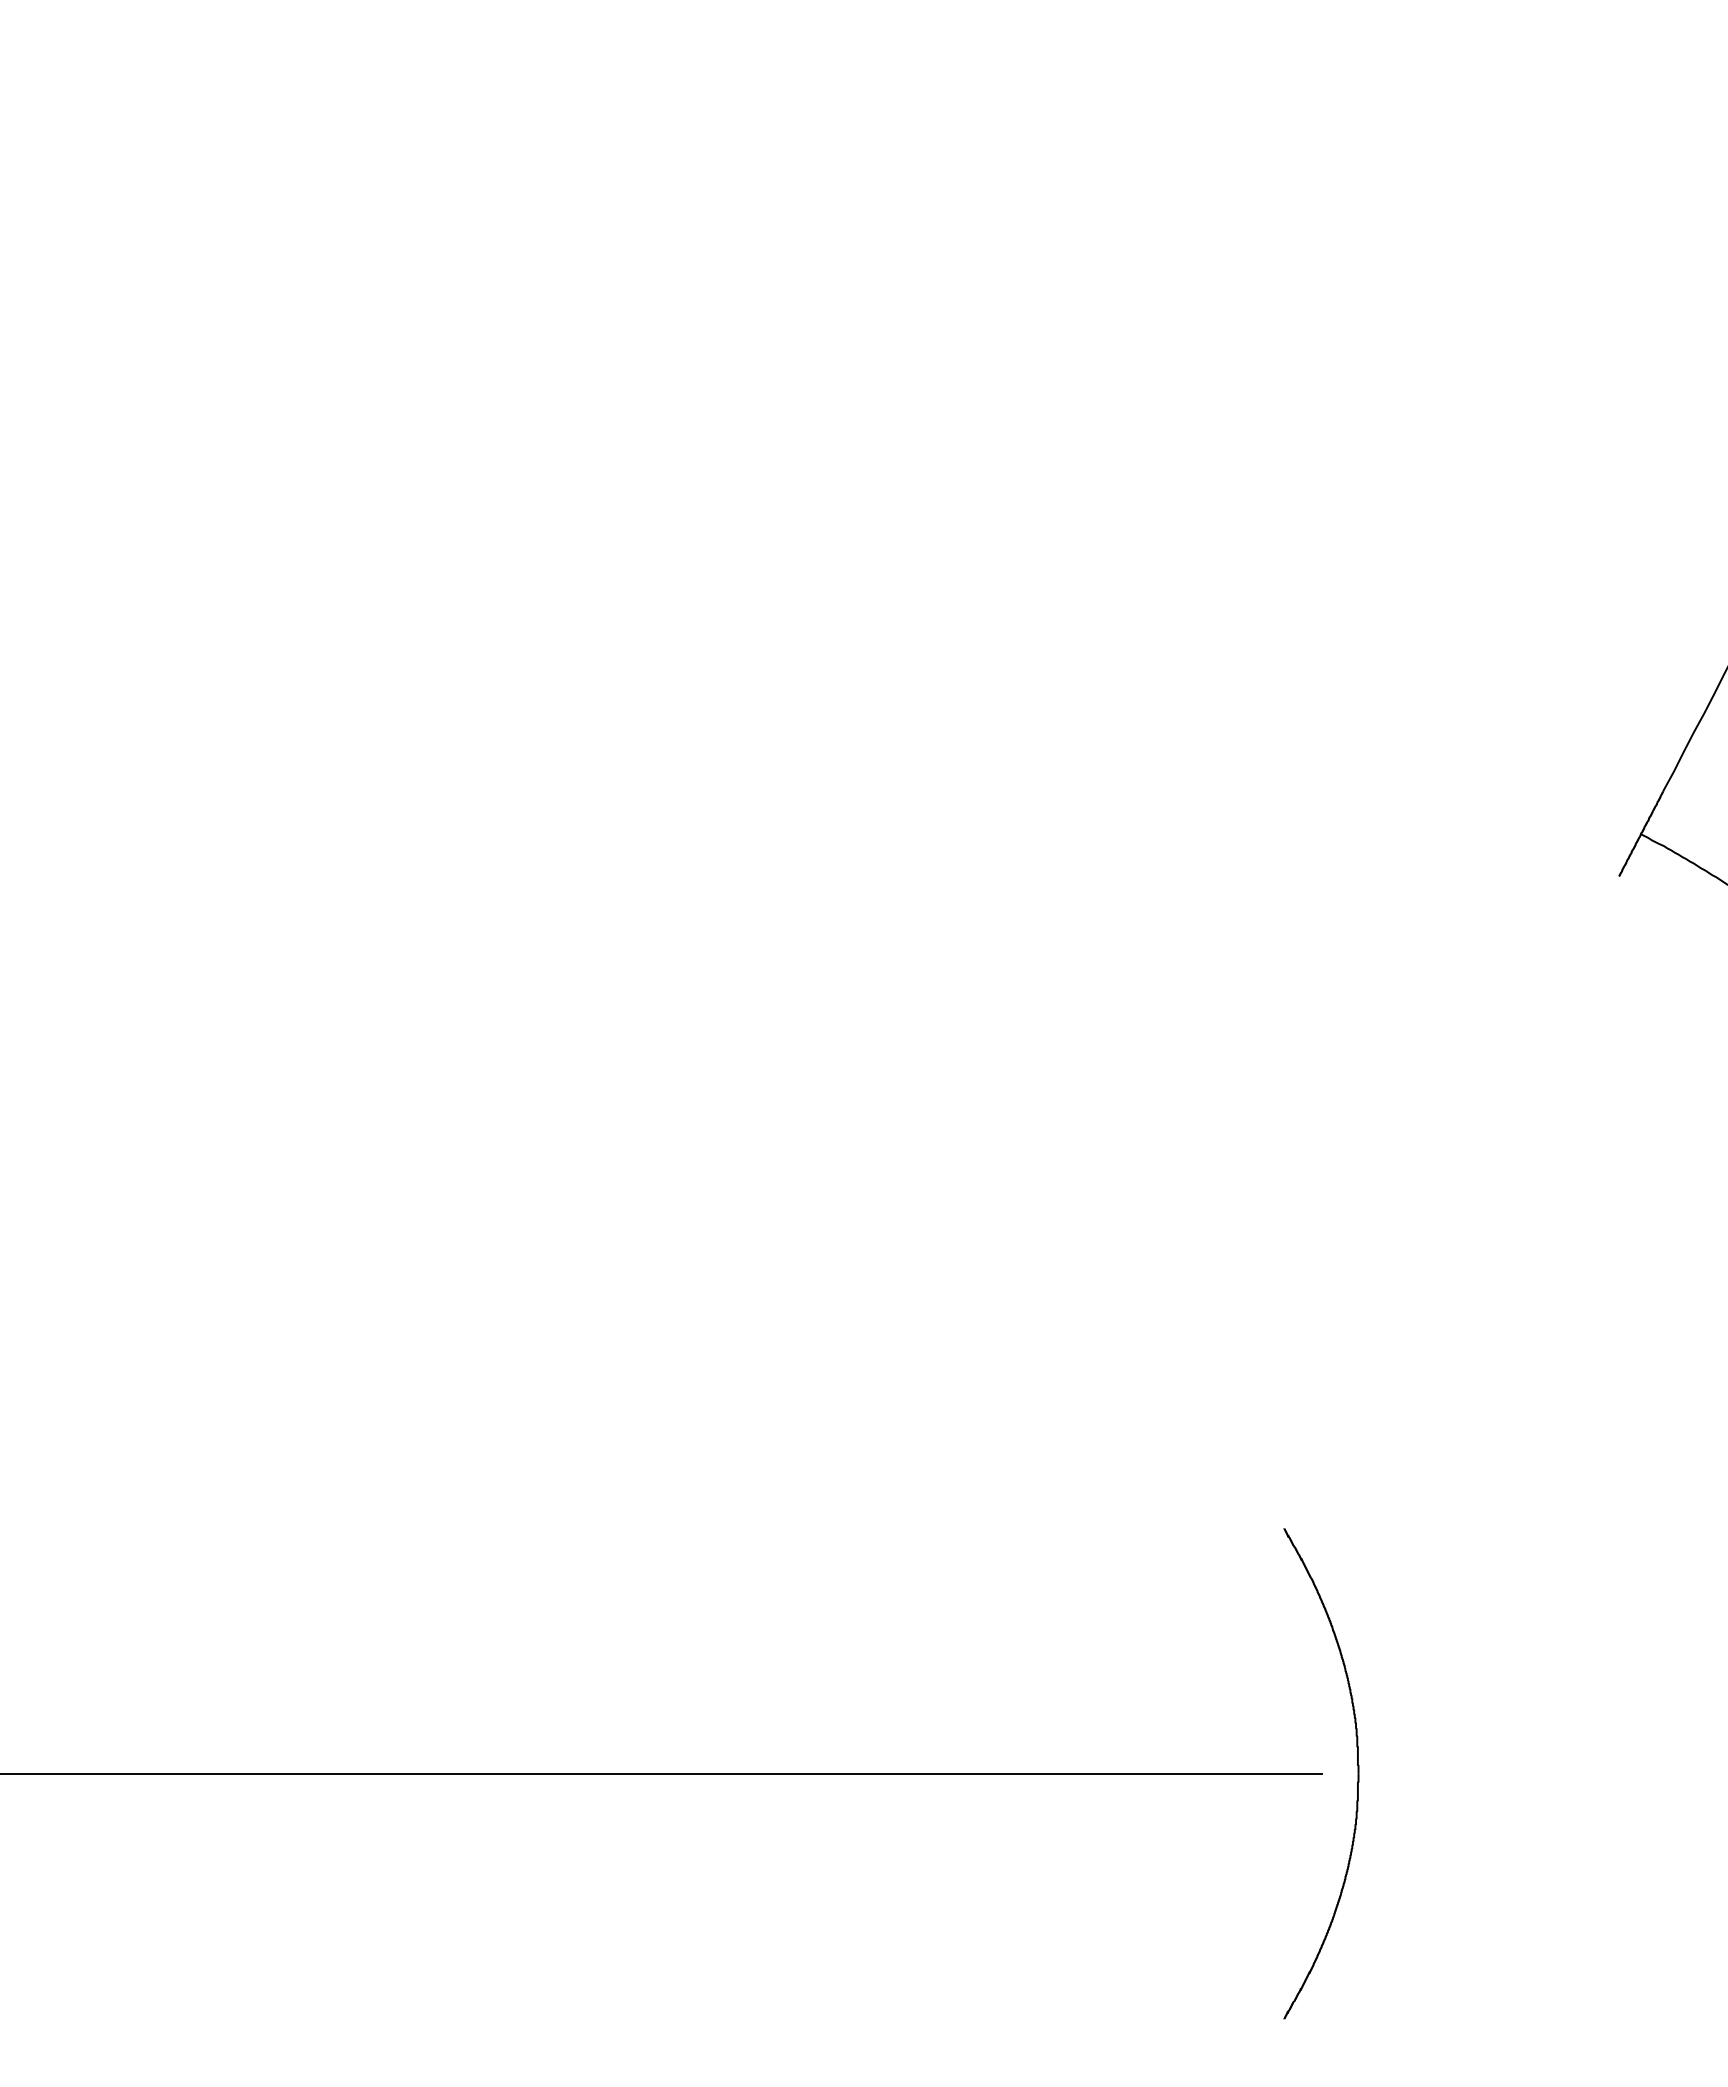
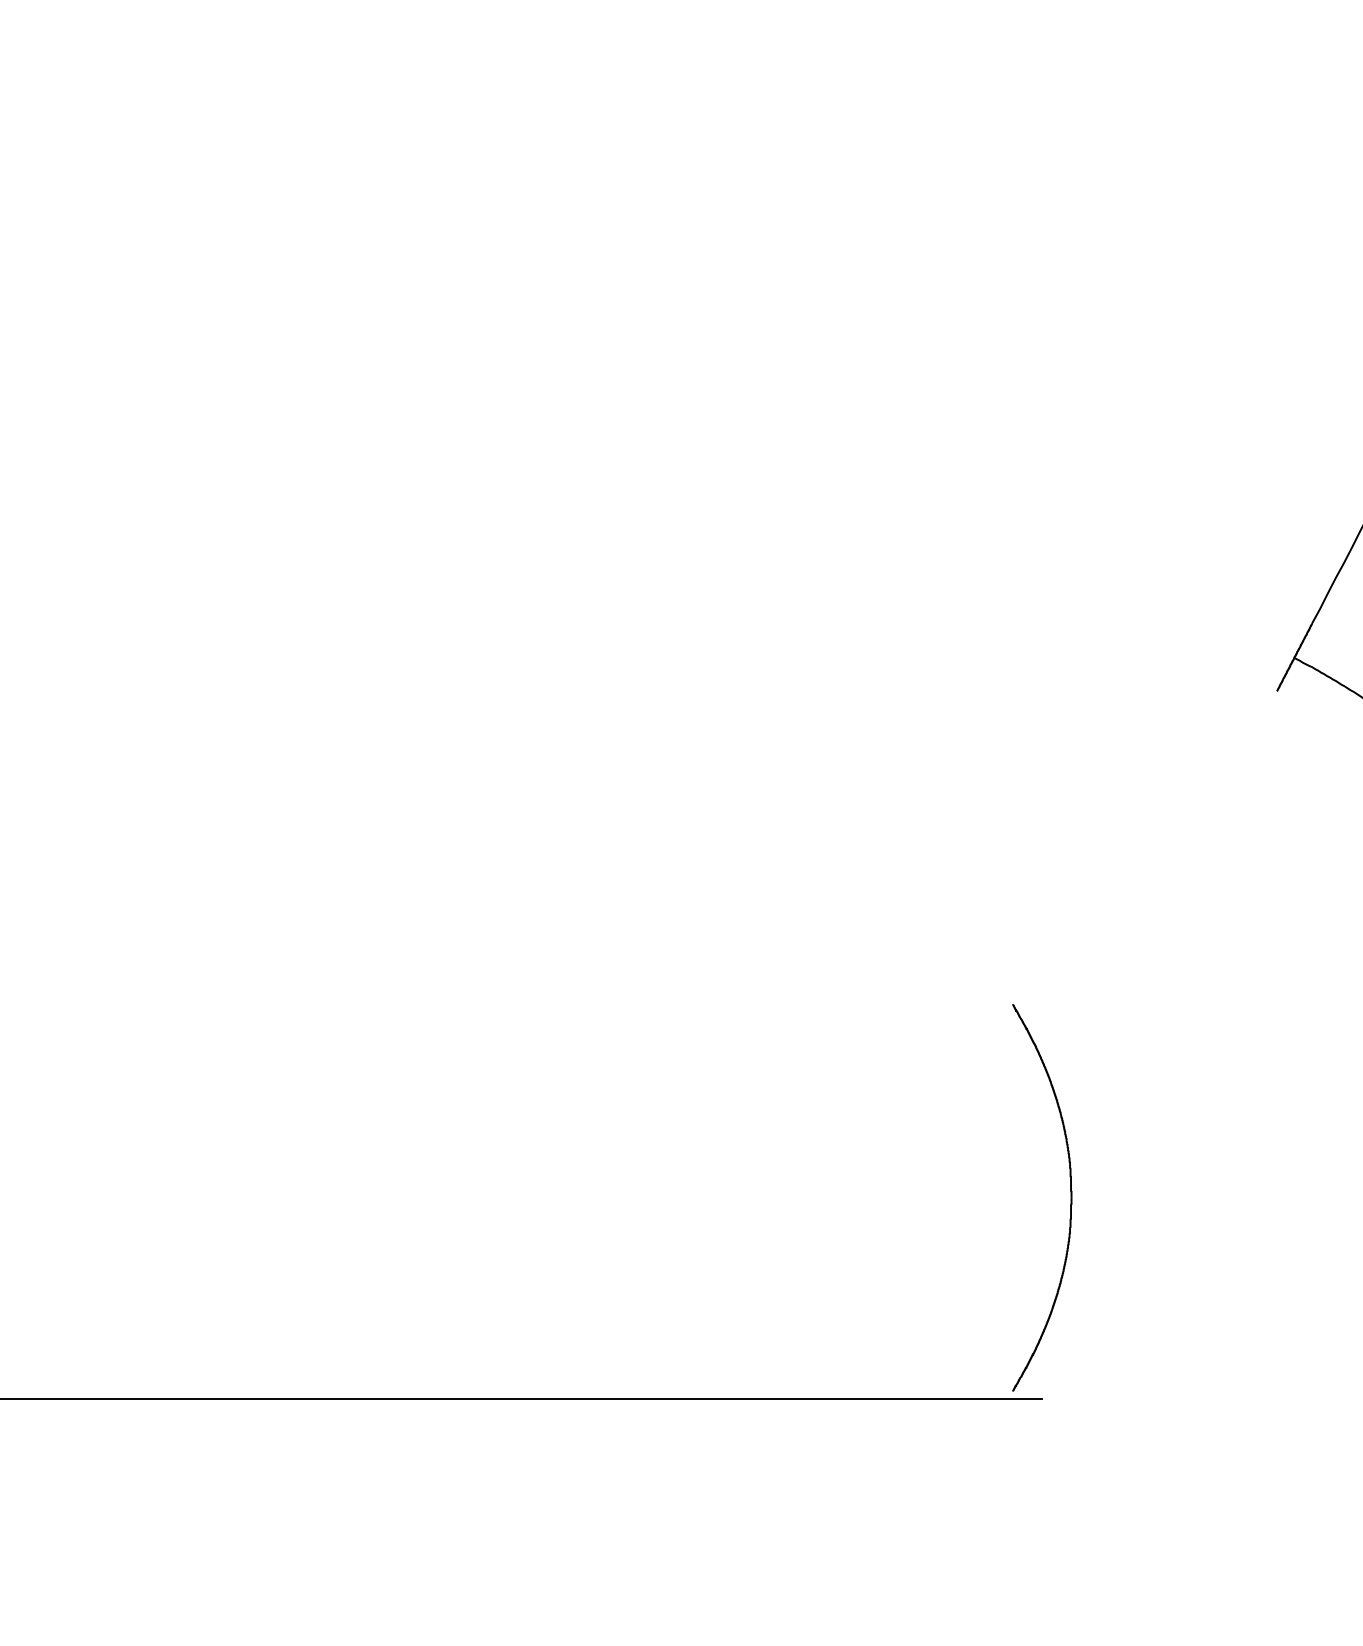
part: (1357, 1773) -> (1070, 1197), moved

